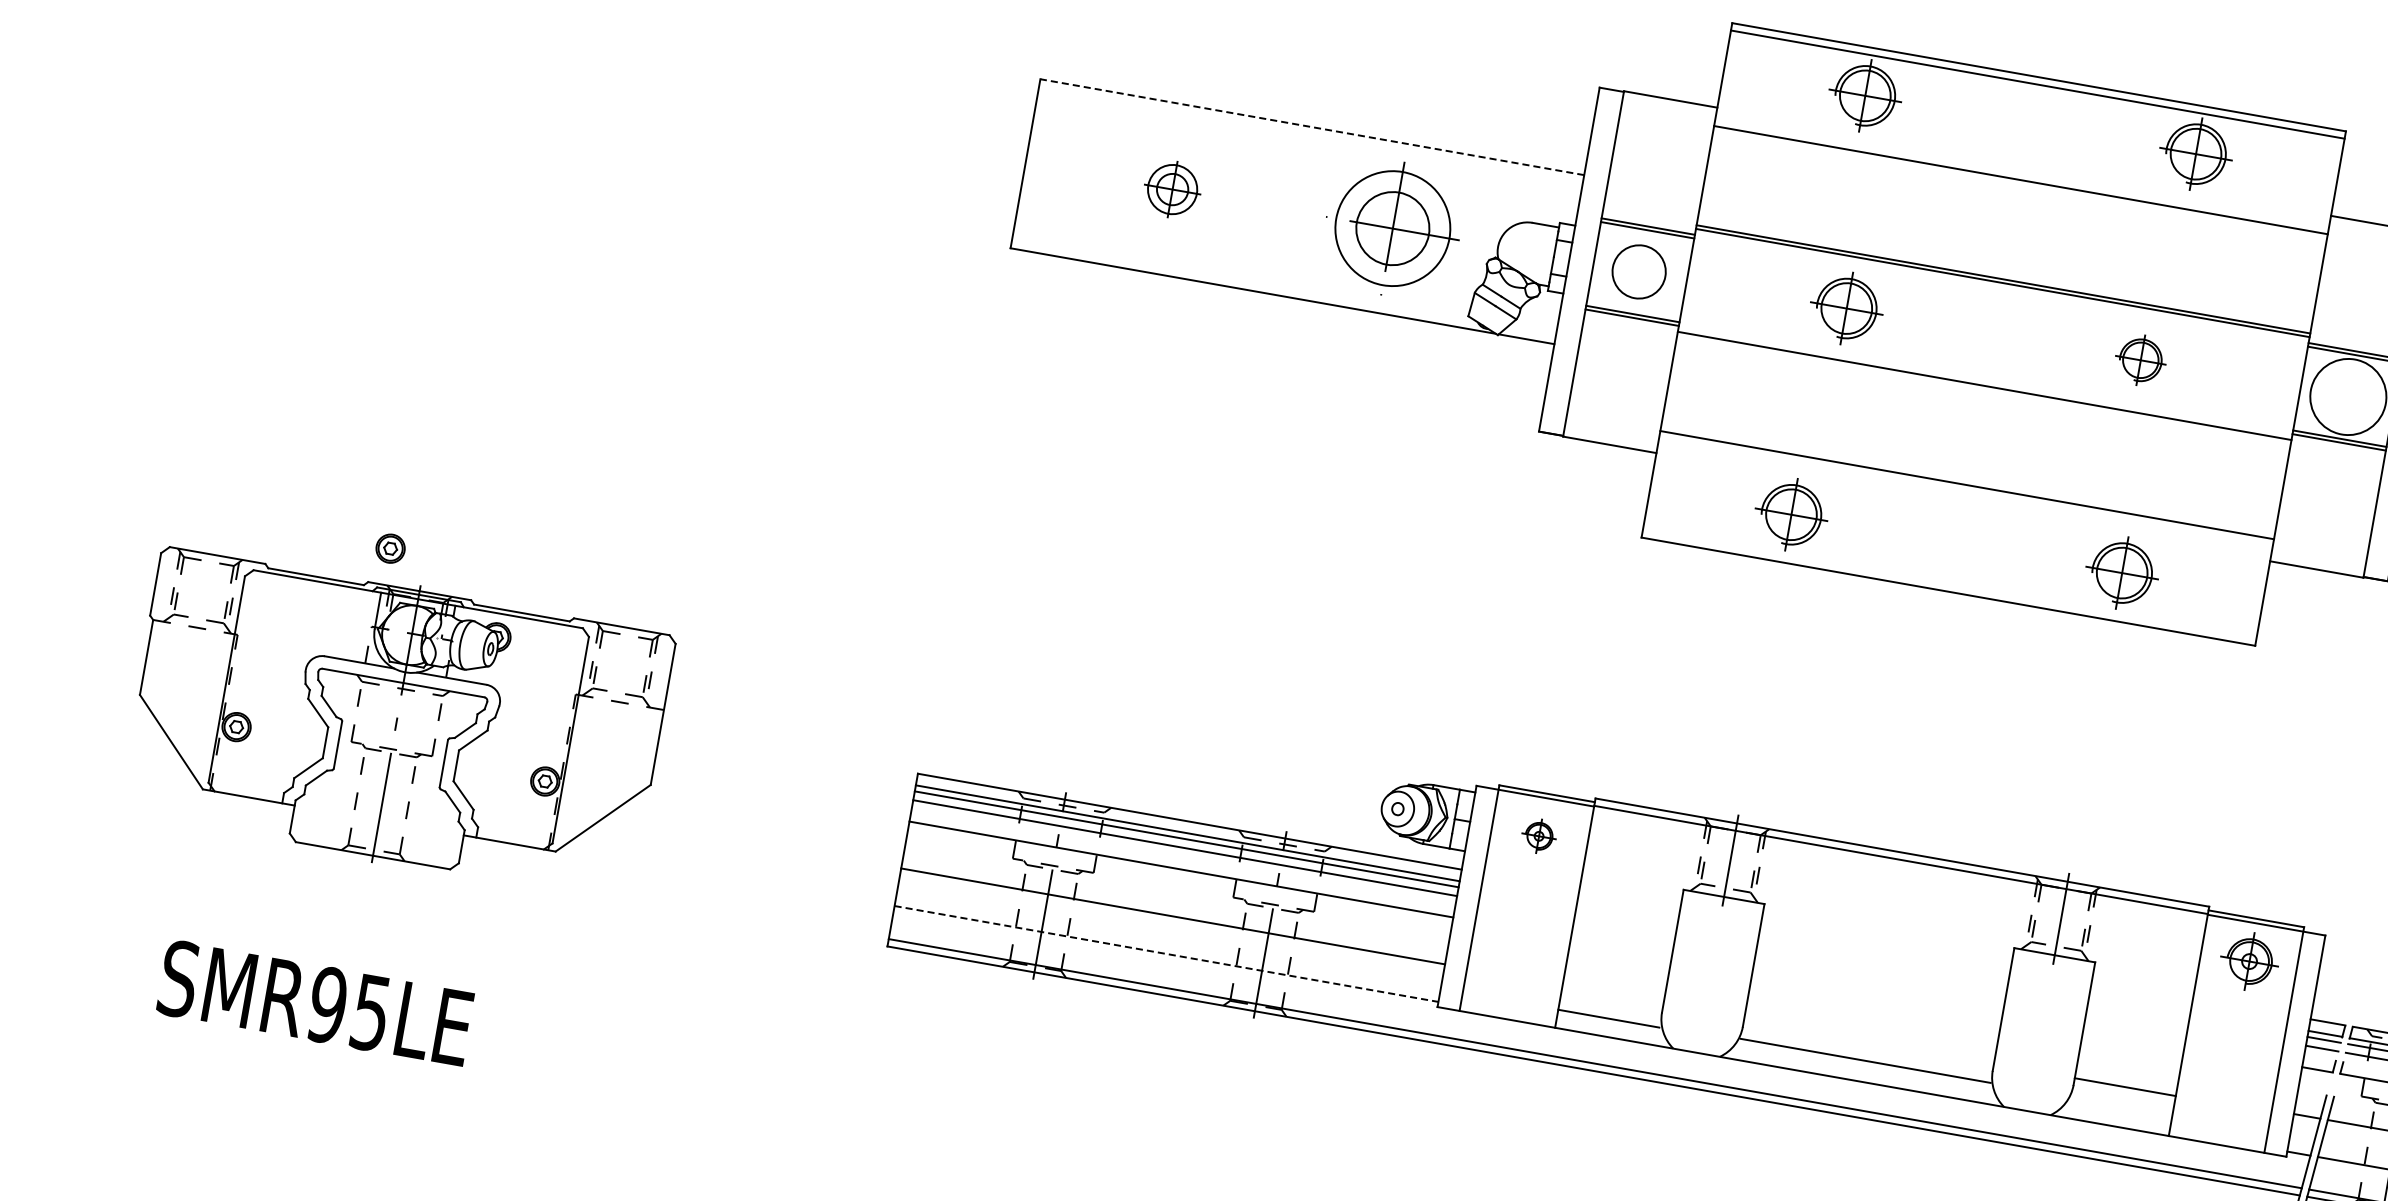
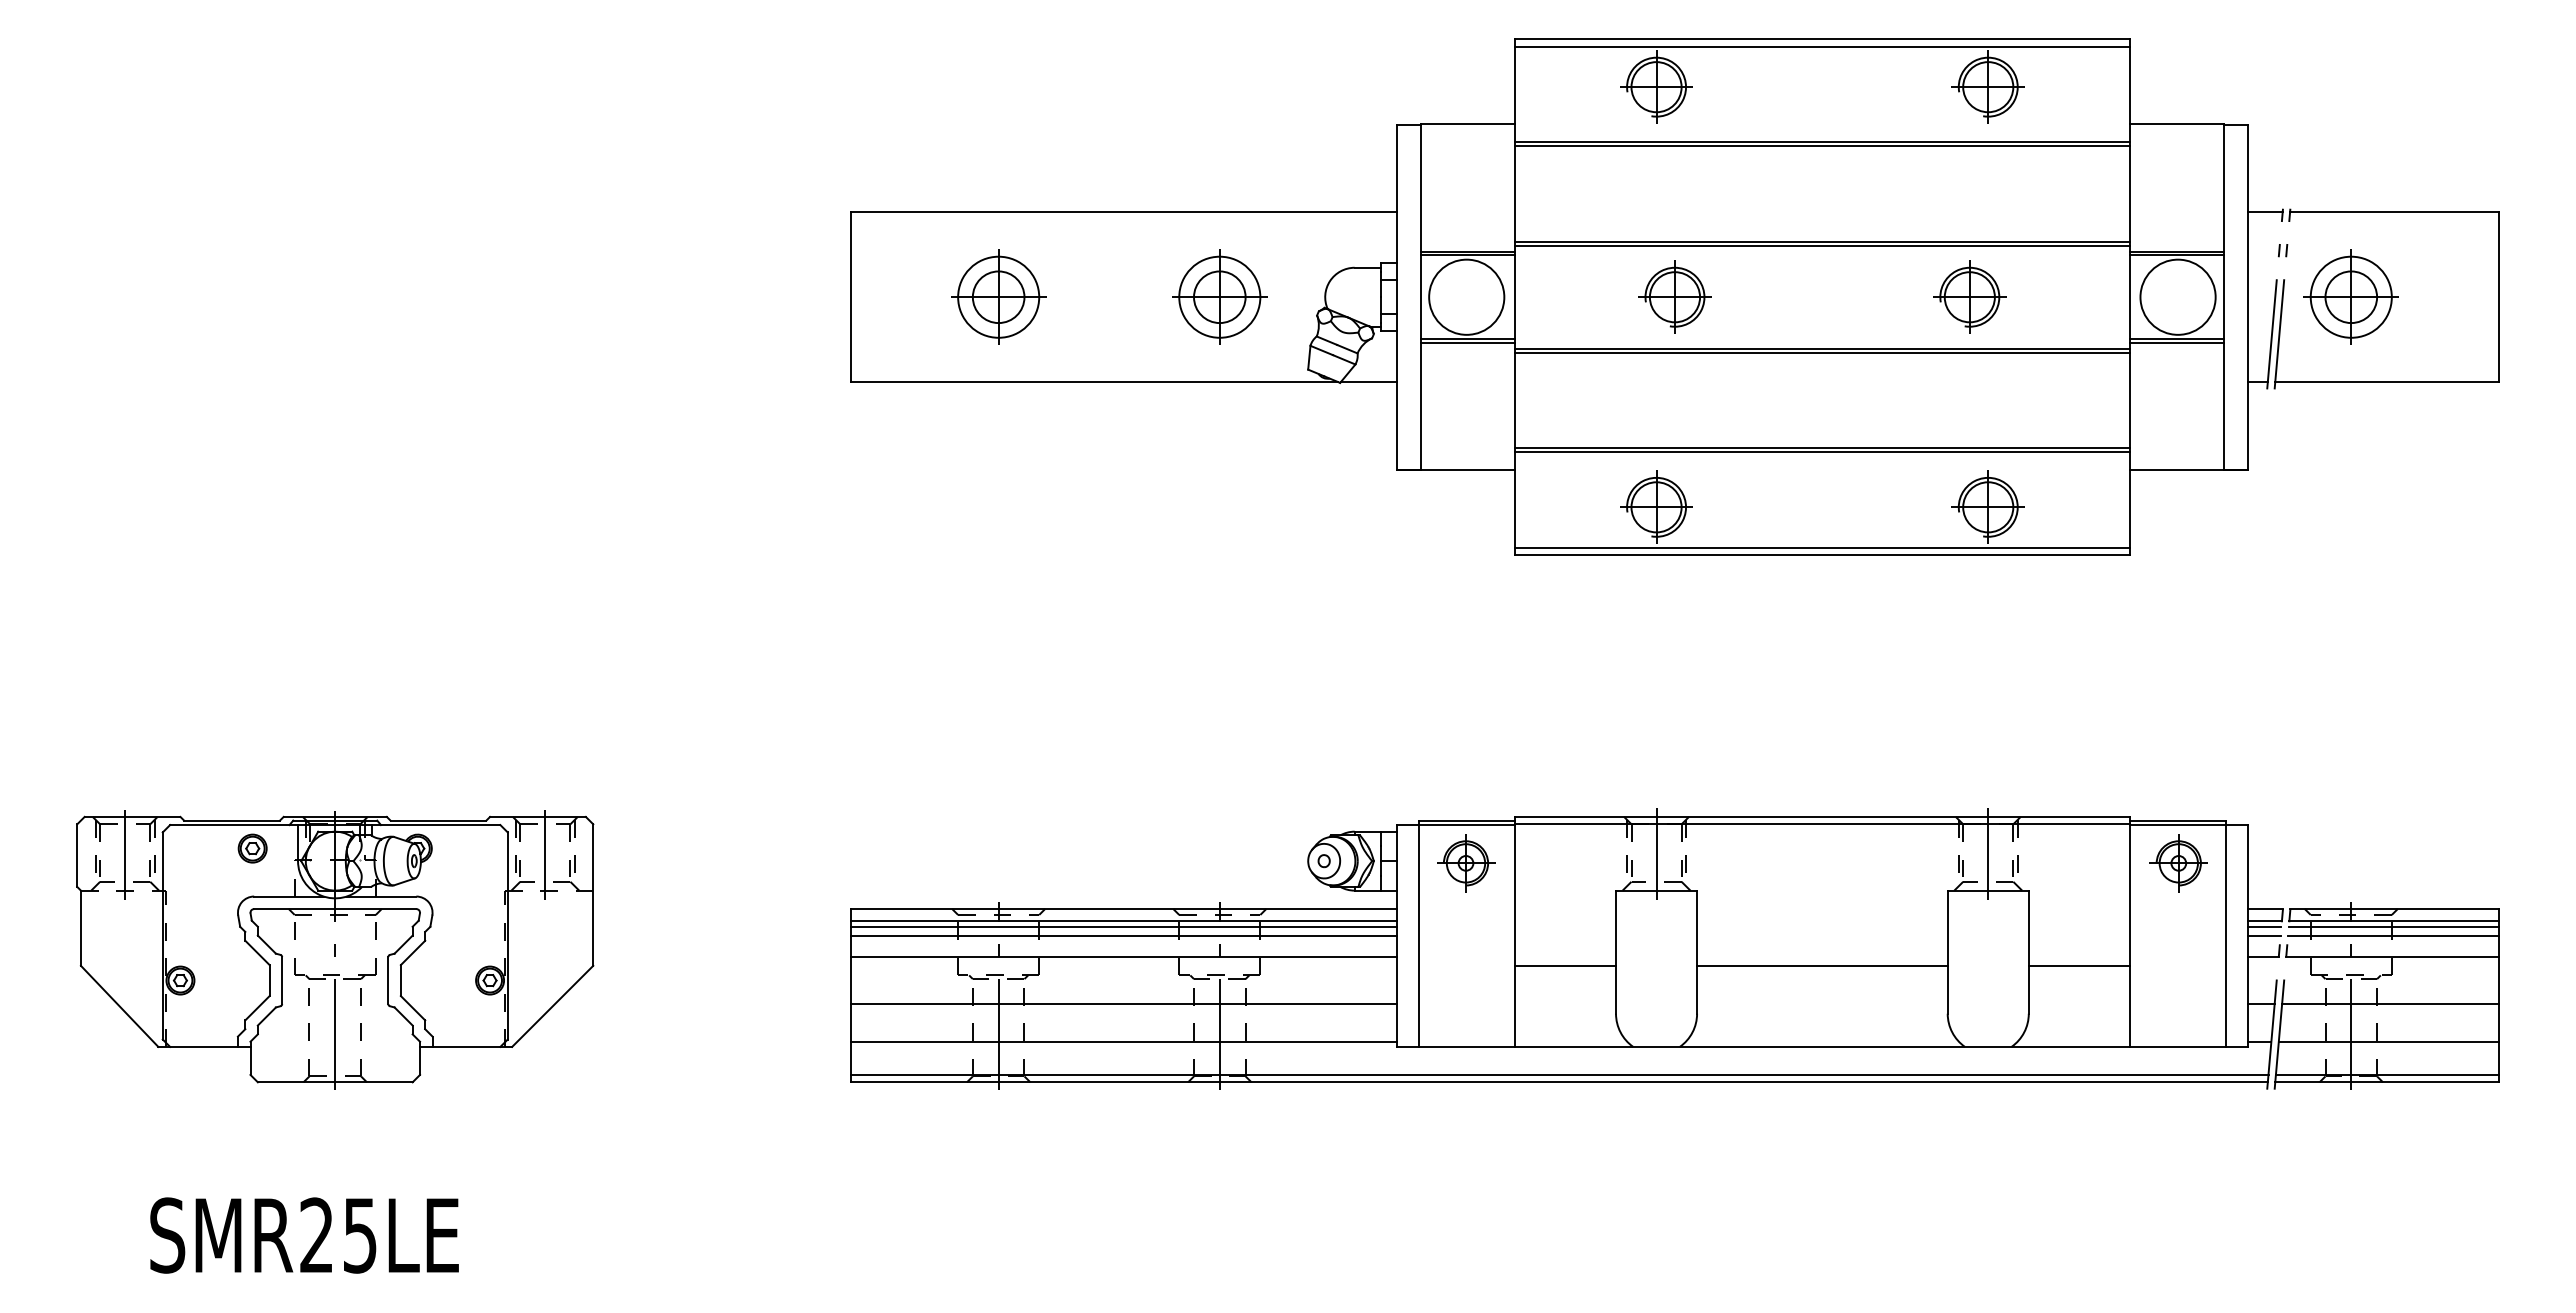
line: (1311, 127) -> (1123, 212), dashed -> solid
line: (2020, 184) -> (1822, 146), added
part: (1172, 188) -> (998, 296), size x1.67
part: (1392, 227) -> (1219, 296), size x0.71
circle: (1639, 271) -> (1466, 296), size x1.43
part: (2140, 359) -> (1969, 296), size x1.43
line: (1984, 389) -> (1822, 352), added
line: (1966, 489) -> (1822, 452), added
part: (390, 548) -> (252, 848), moved
line: (1949, 583) -> (1822, 547), added
line: (203, 591) -> (125, 854), added
line: (622, 665) -> (545, 854), added
part: (1539, 836) -> (1466, 863), size x1.67
line: (1166, 953) -> (1123, 1041), dashed -> solid
text: (327, 1005) -> (316, 1235), SMR95LE -> SMR25LE
line: (1609, 1018) -> (1565, 965), moved
line: (1865, 1060) -> (1822, 965), moved
line: (2125, 1086) -> (2079, 965), moved

